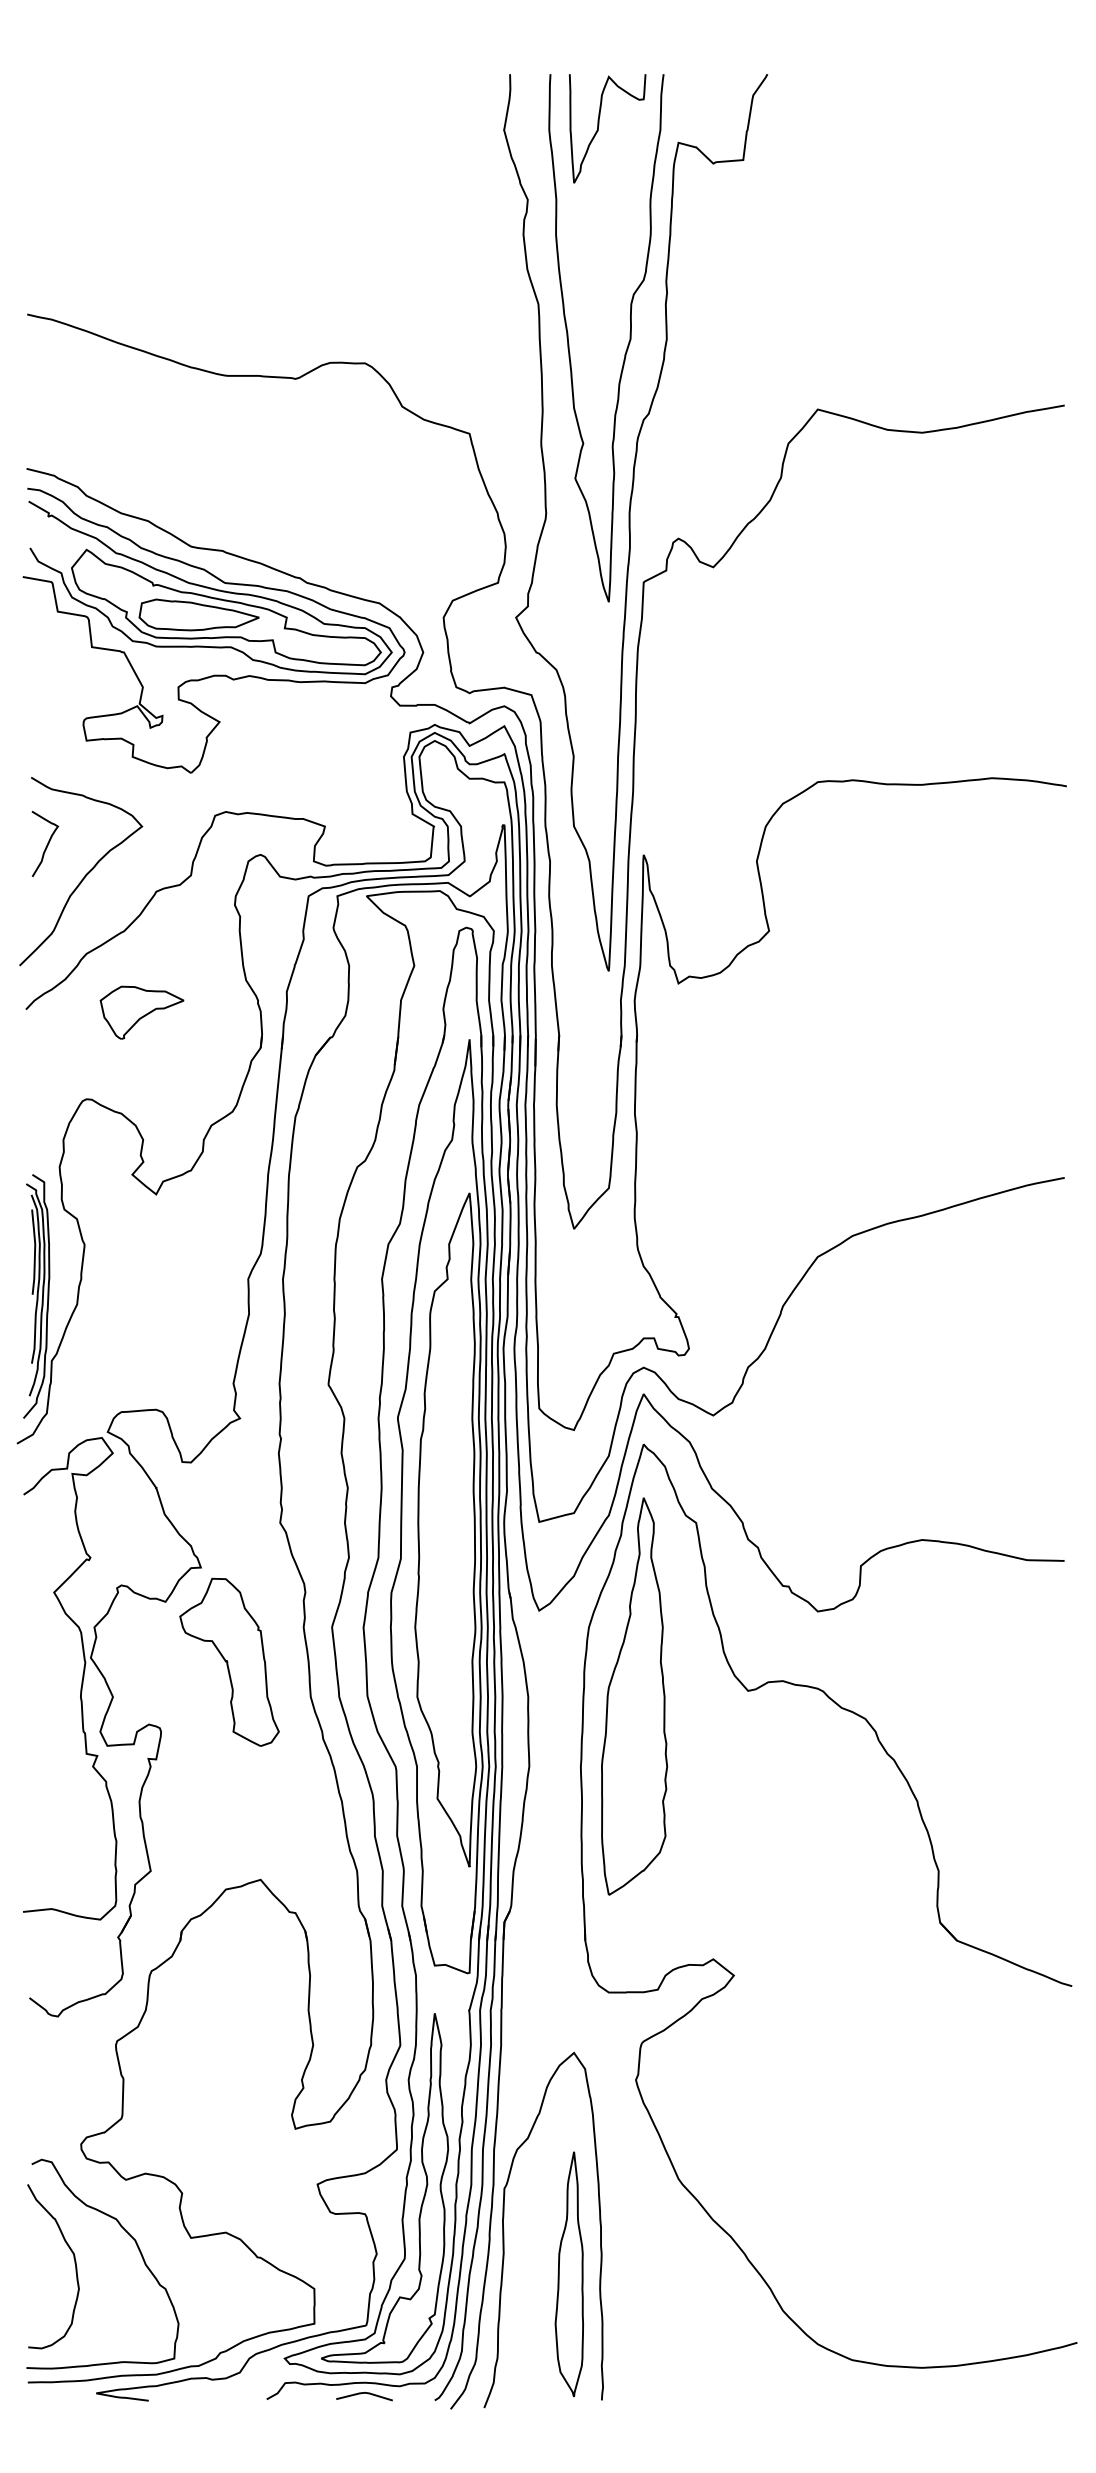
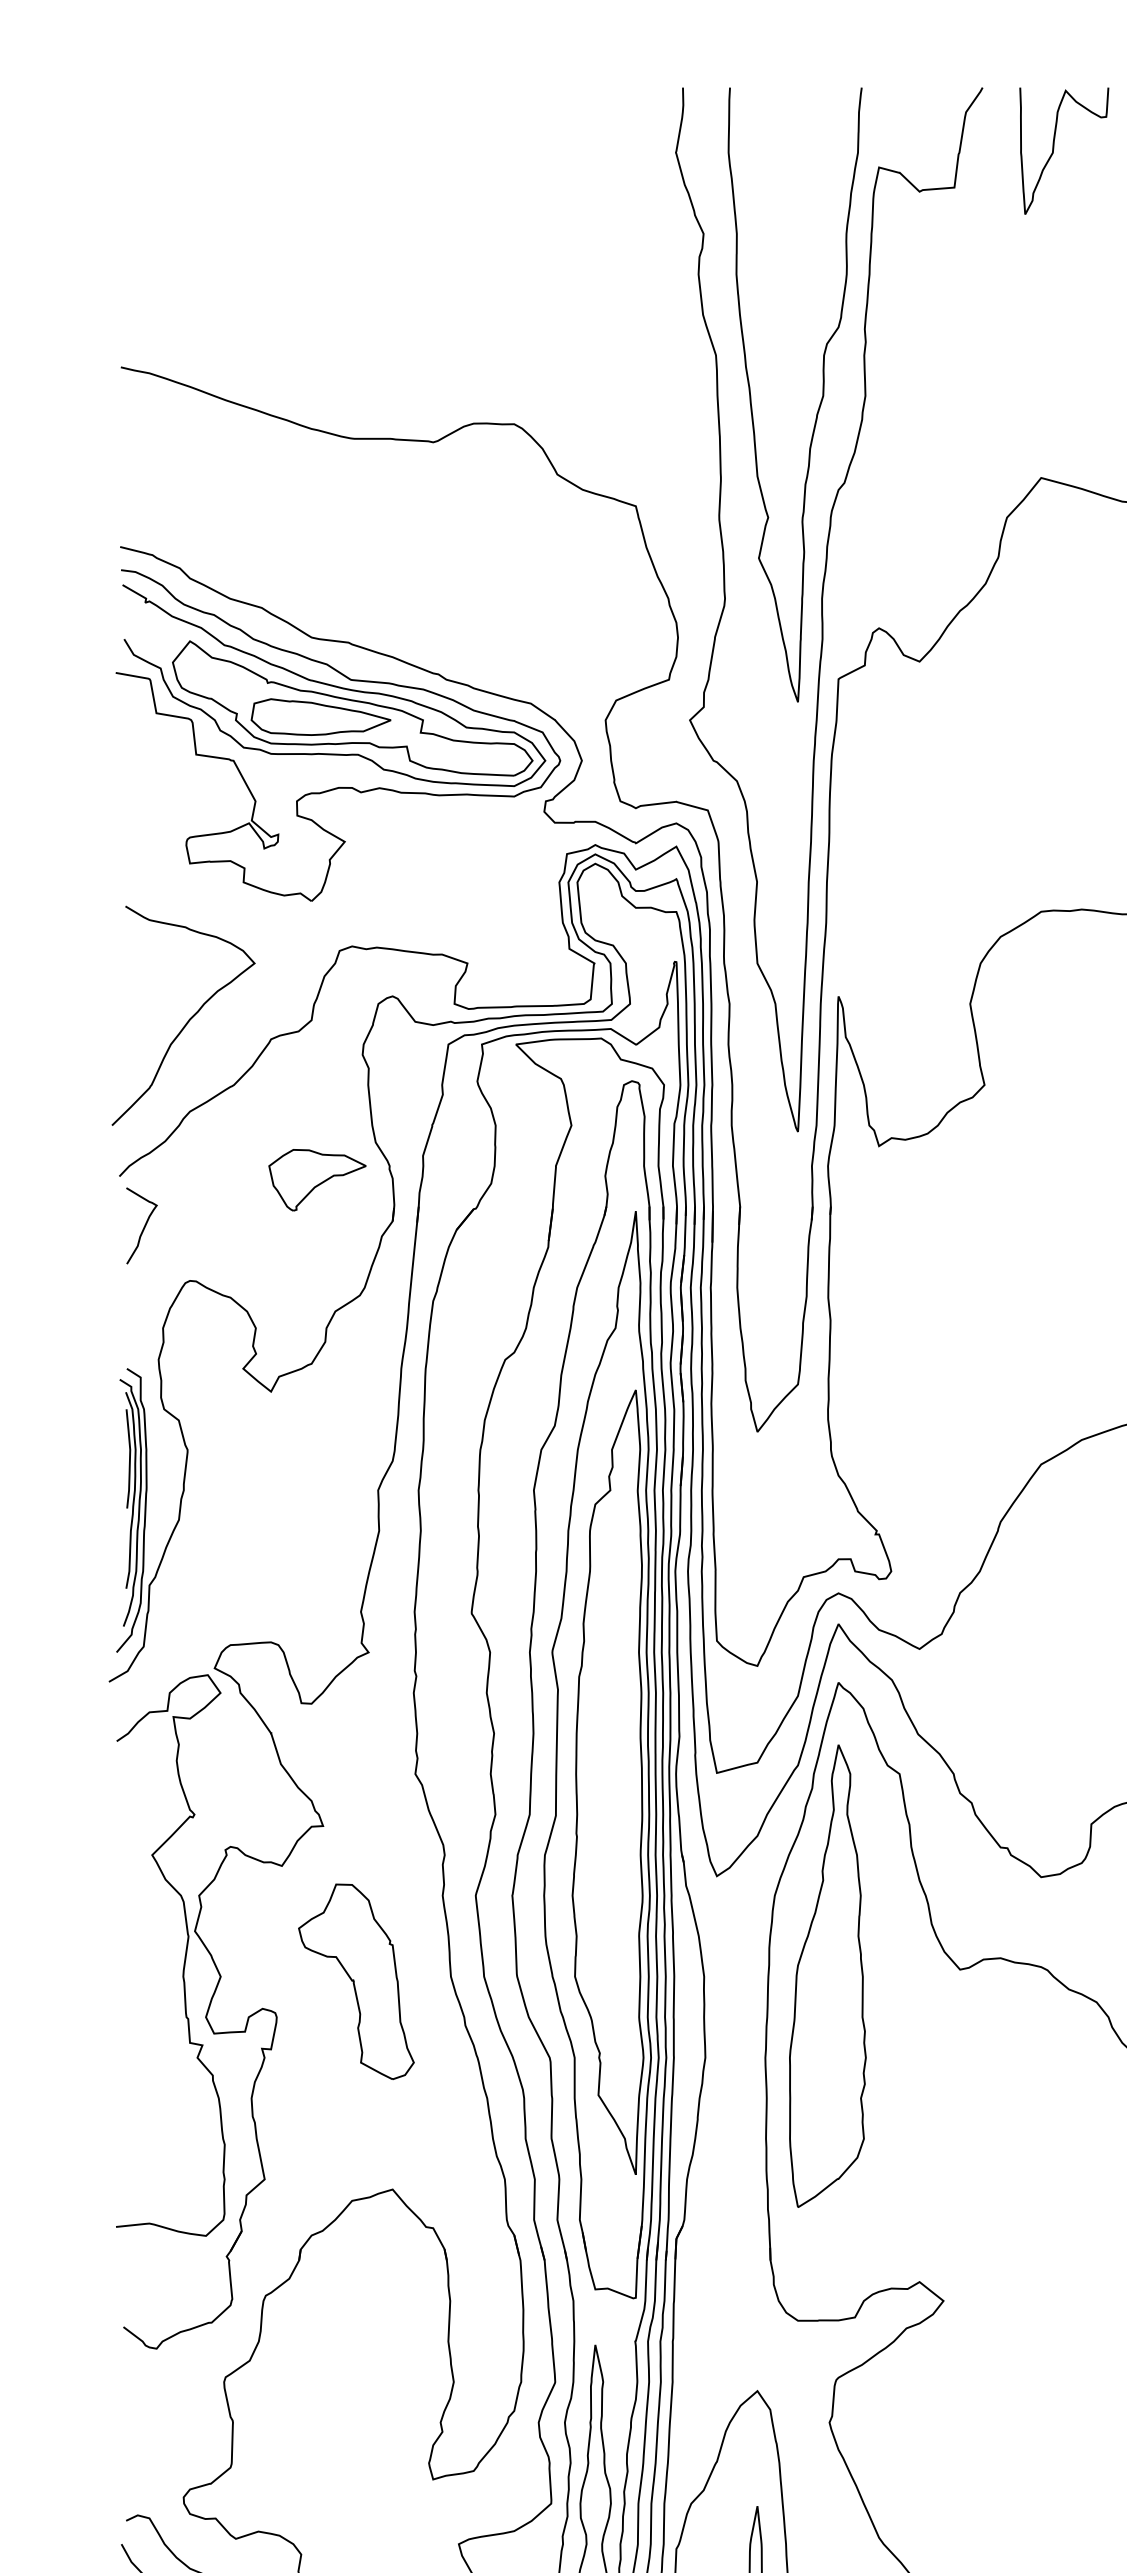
curve: (599, 125) -> (1054, 147), moved
curve: (46, 844) -> (143, 1226), moved
part: (141, 1012) -> (316, 1179), moved
part: (229, 1661) -> (356, 1980), moved

